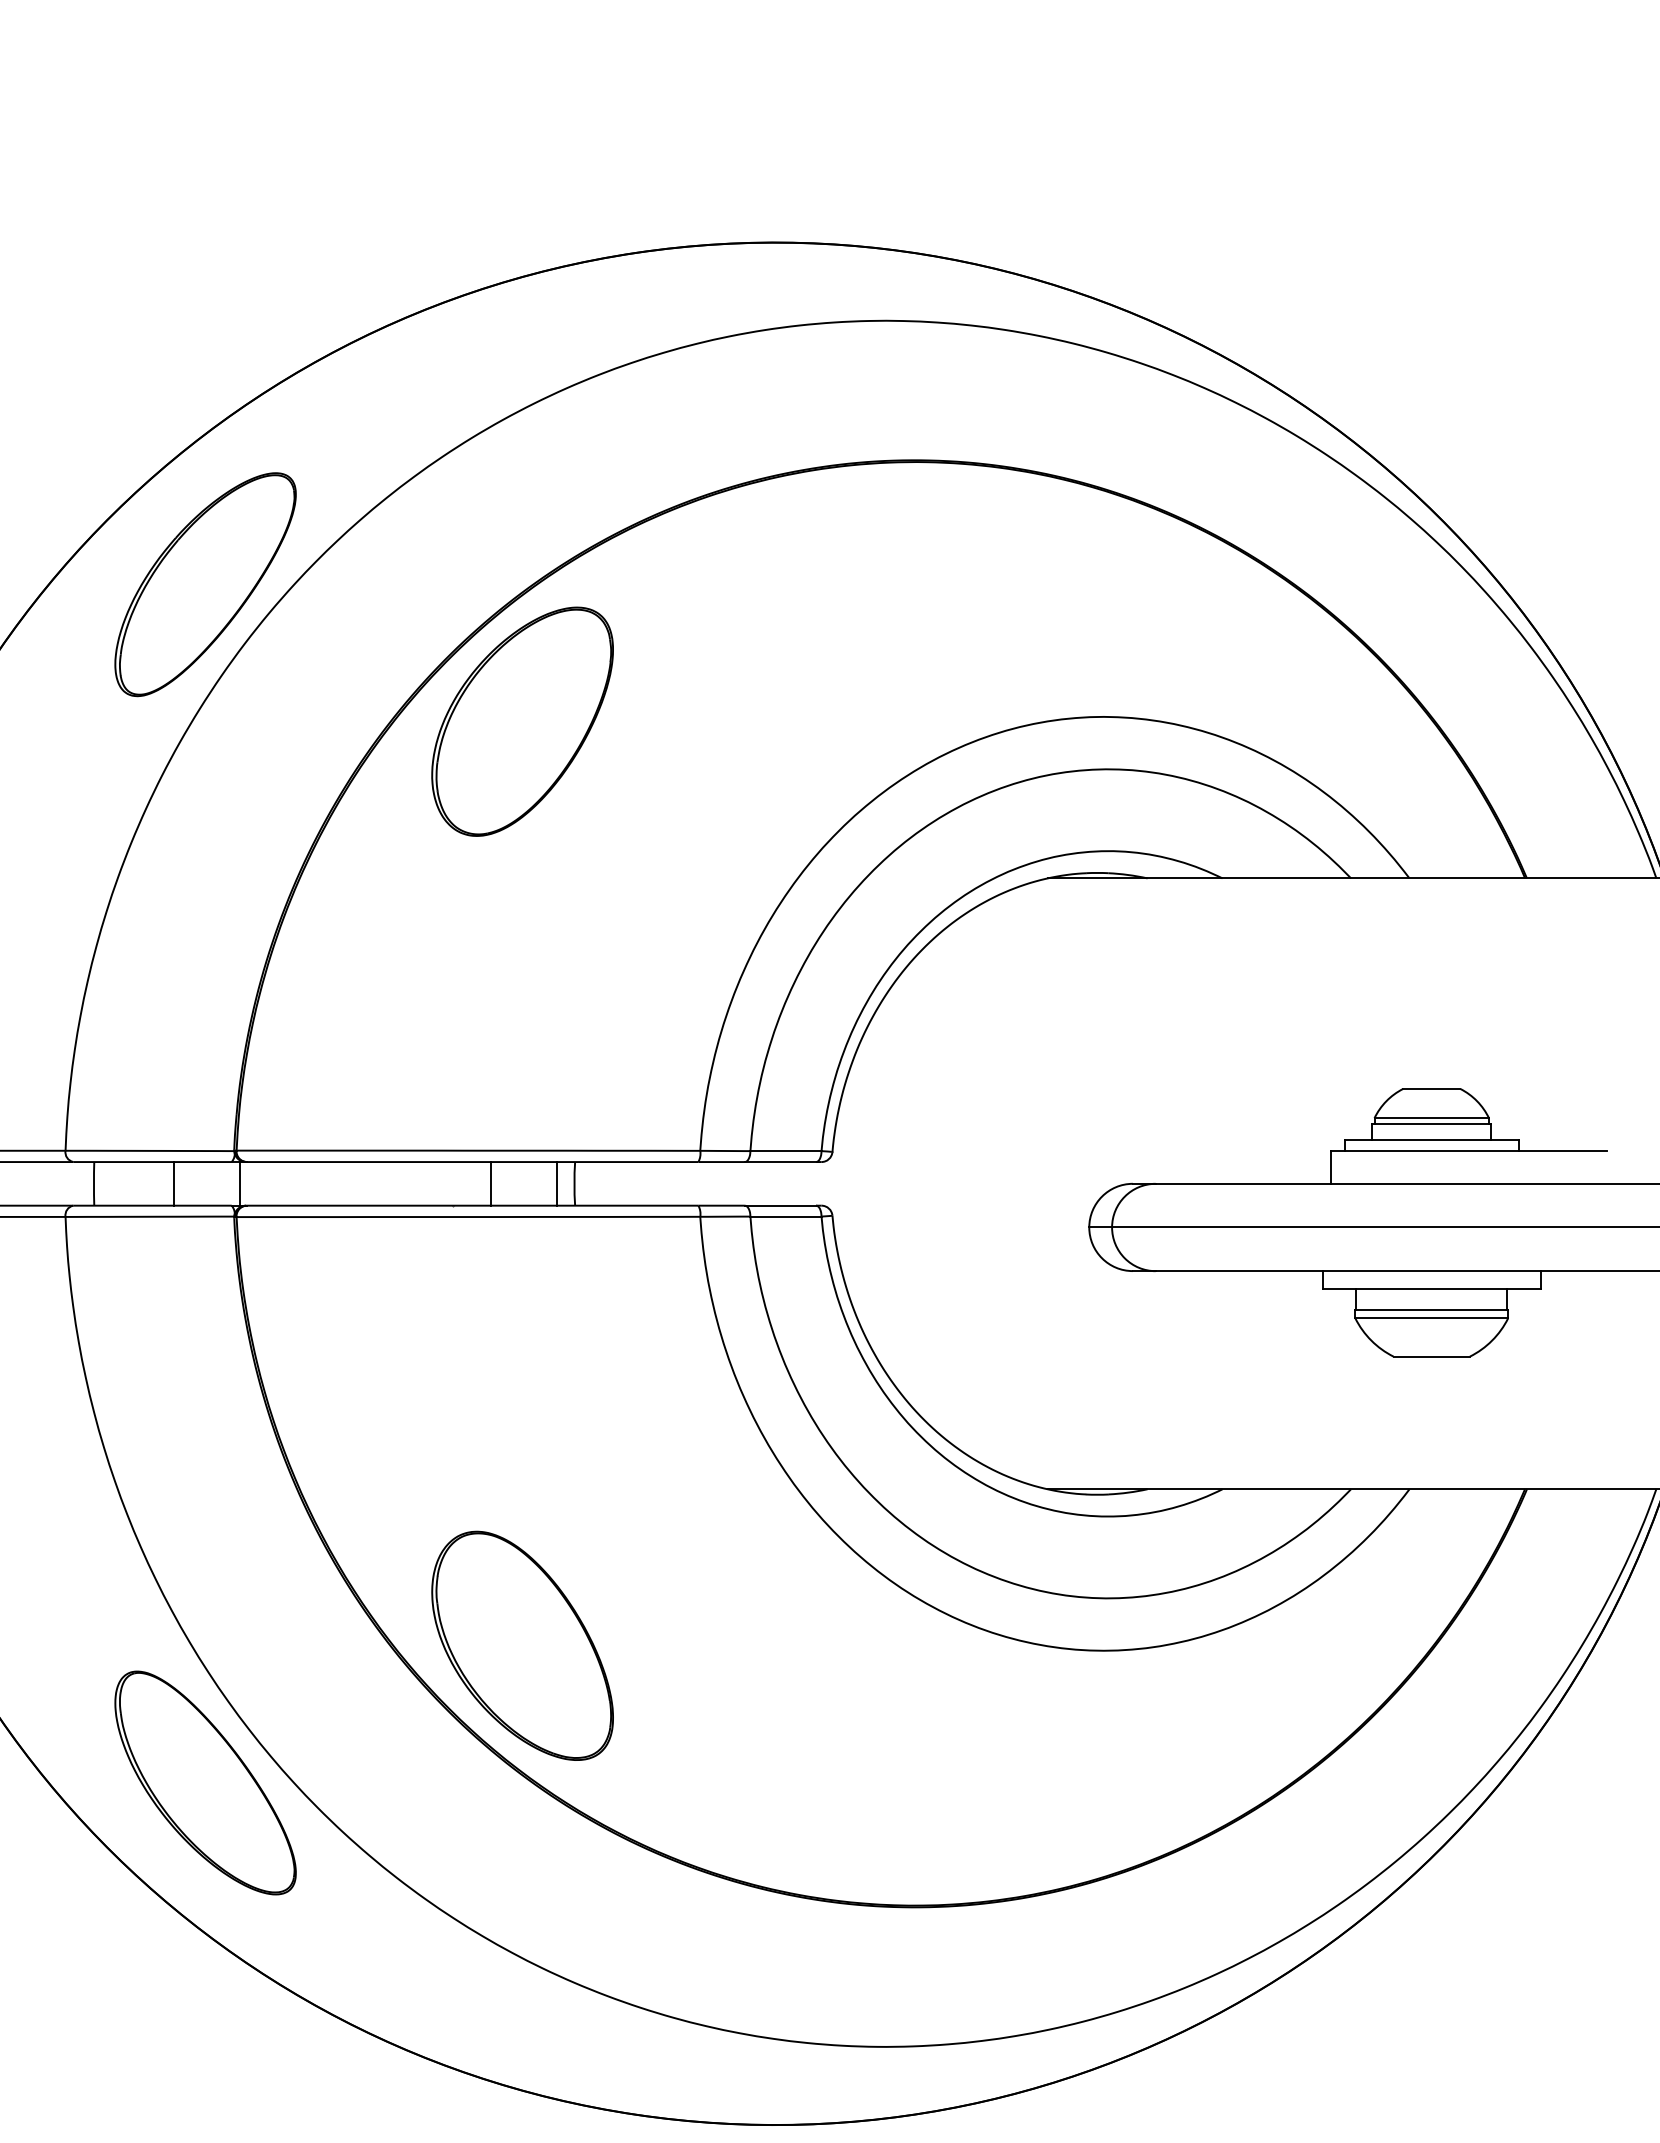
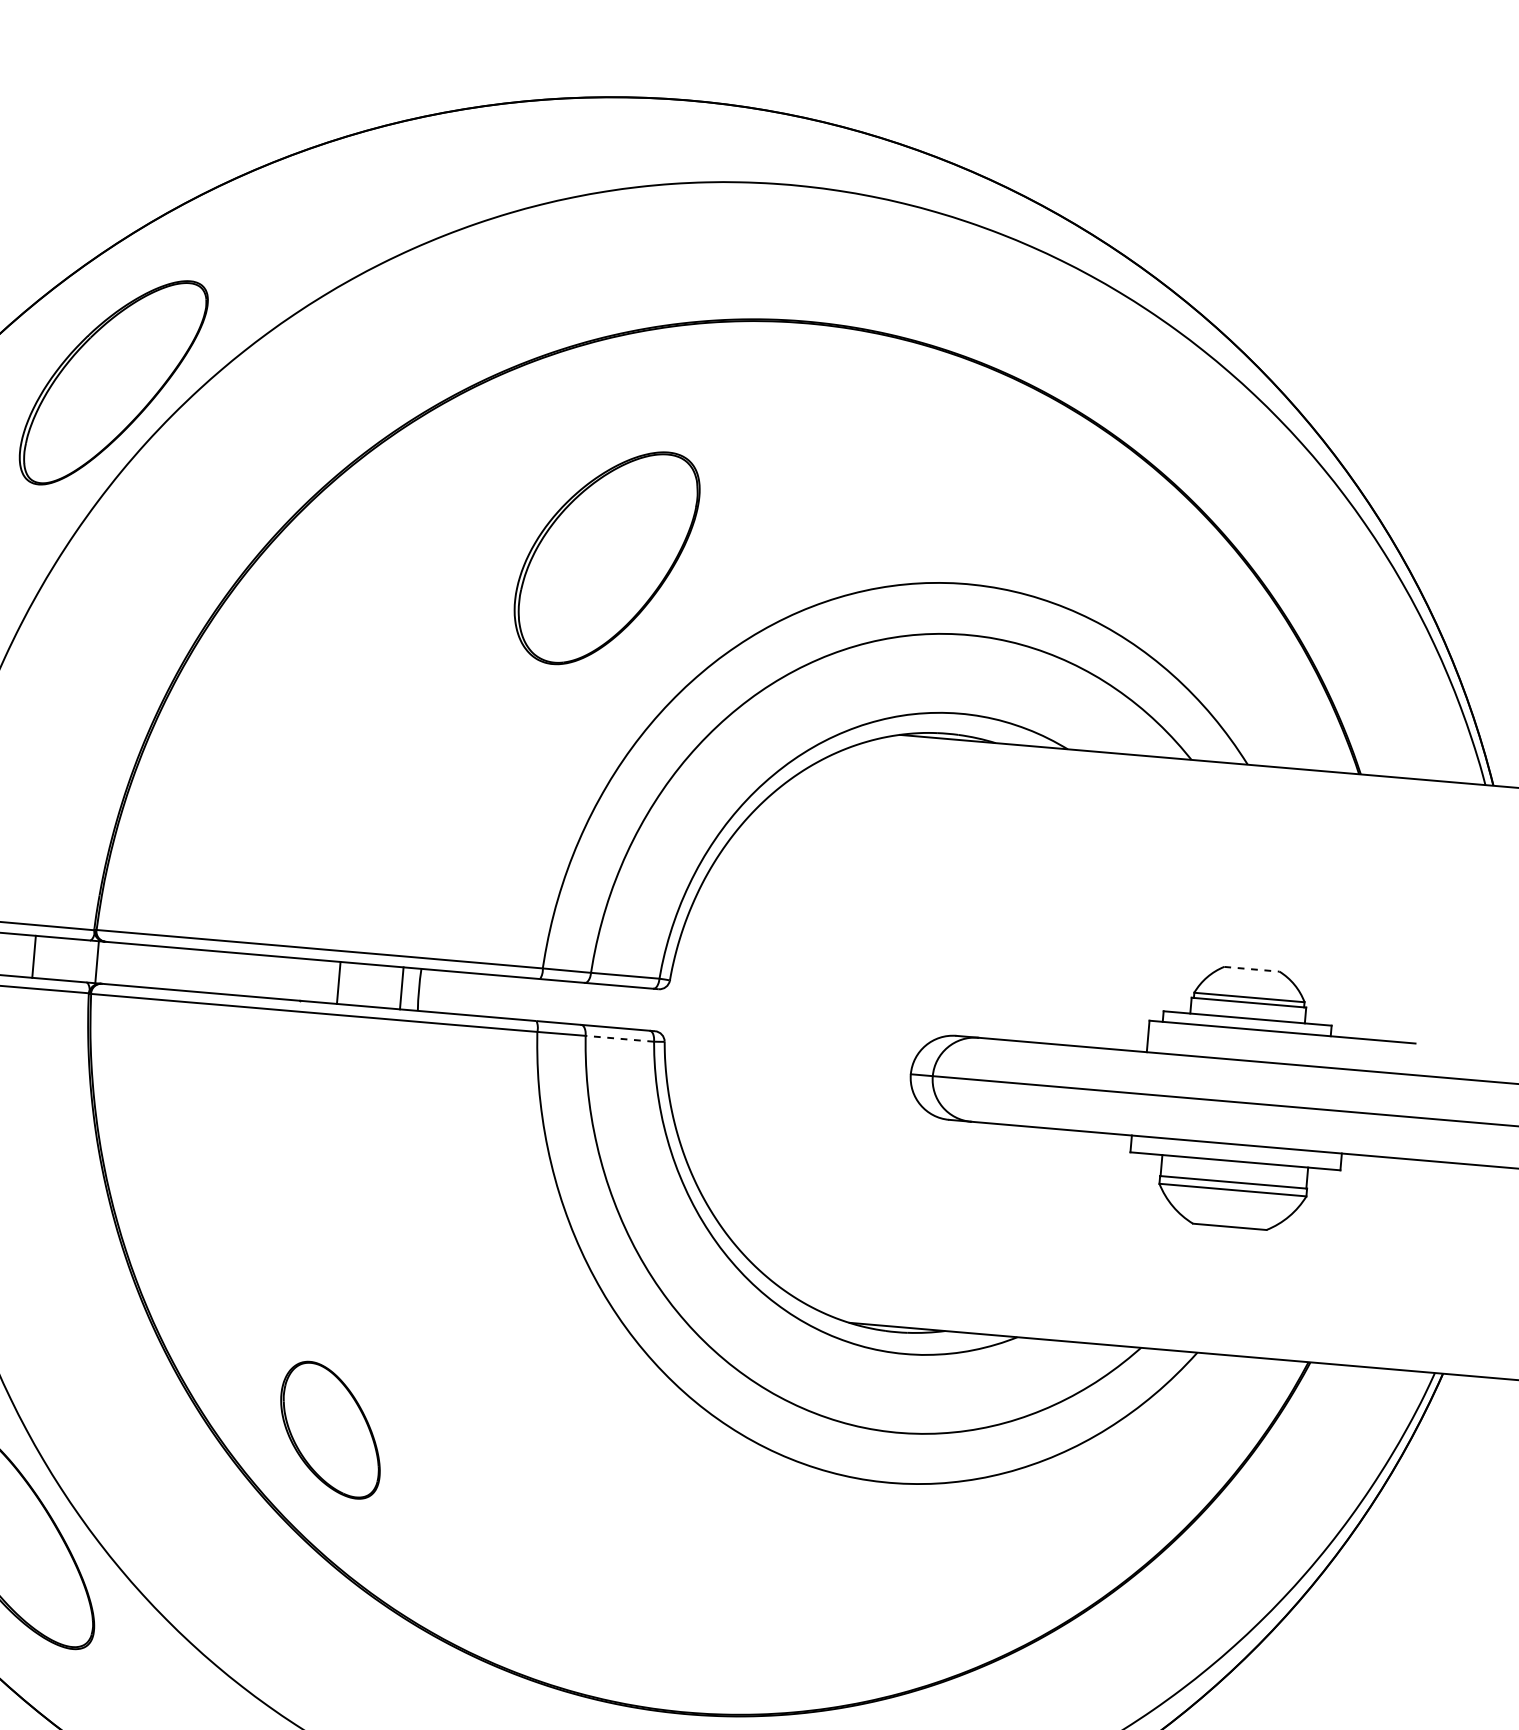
part: (522, 721) -> (606, 557), moved
line: (1431, 1089) -> (1251, 969), solid -> dashed
line: (785, 1216) -> (619, 1038), solid -> dashed
part: (522, 1645) -> (330, 1429), size x0.6

